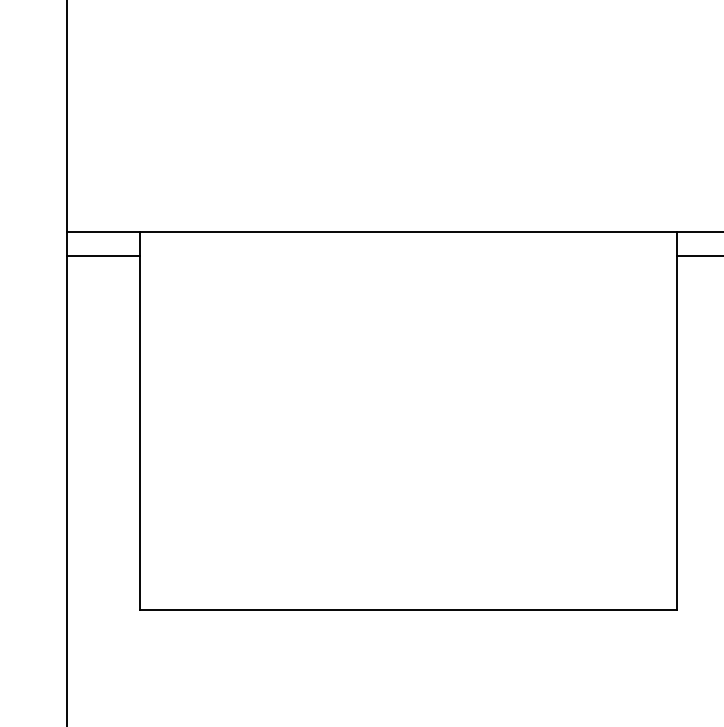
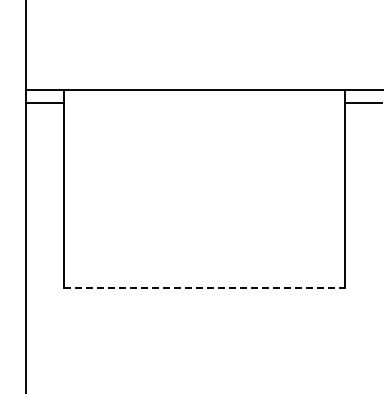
line: (408, 610) -> (204, 288), solid -> dashed

